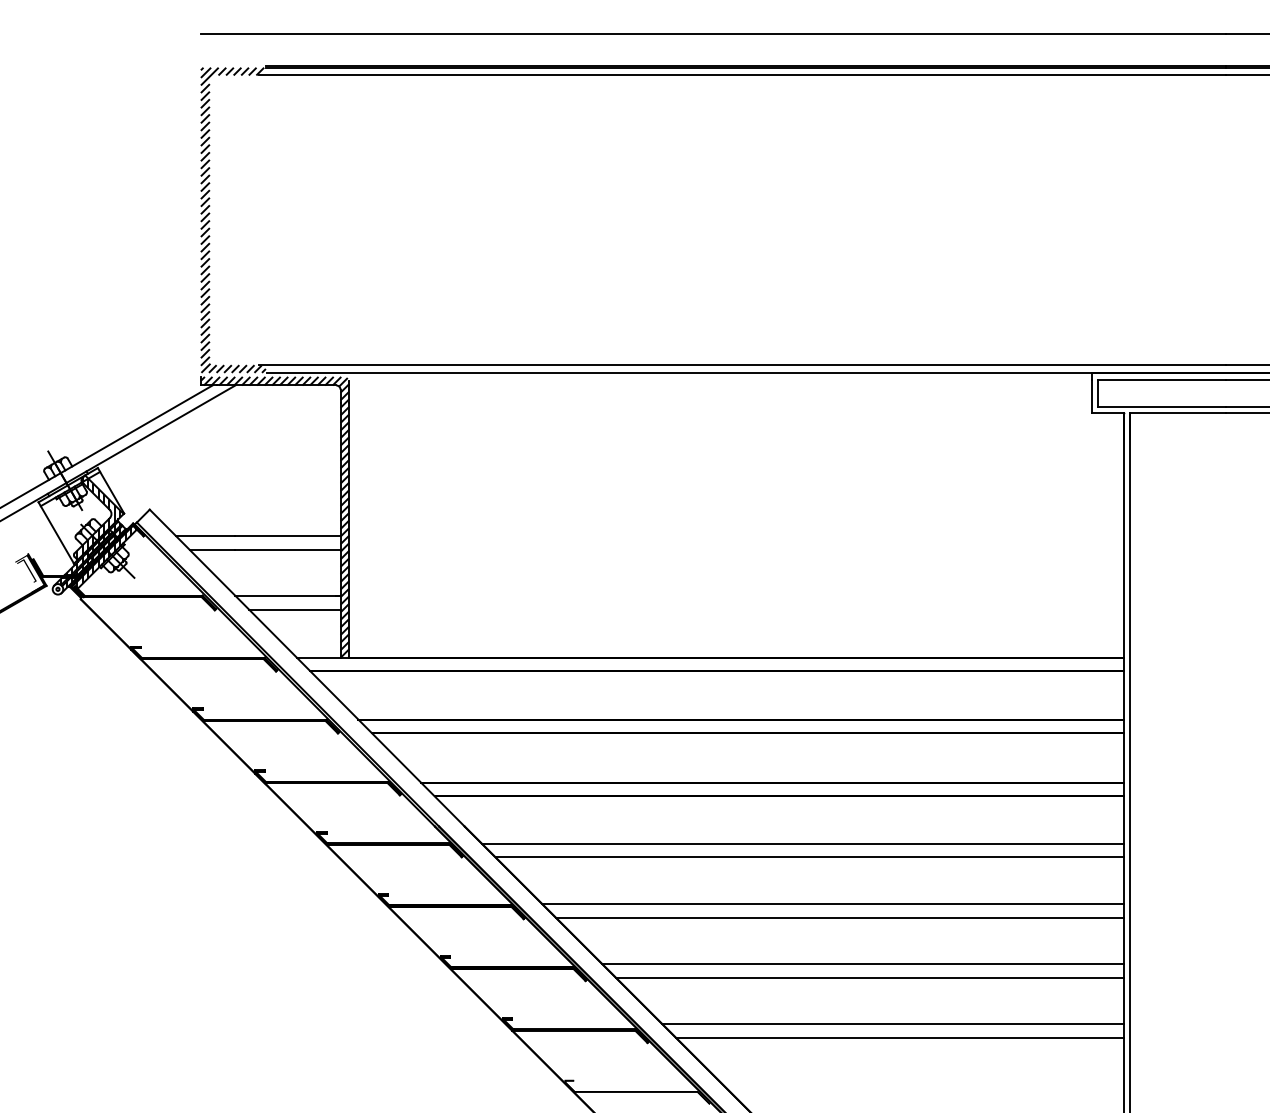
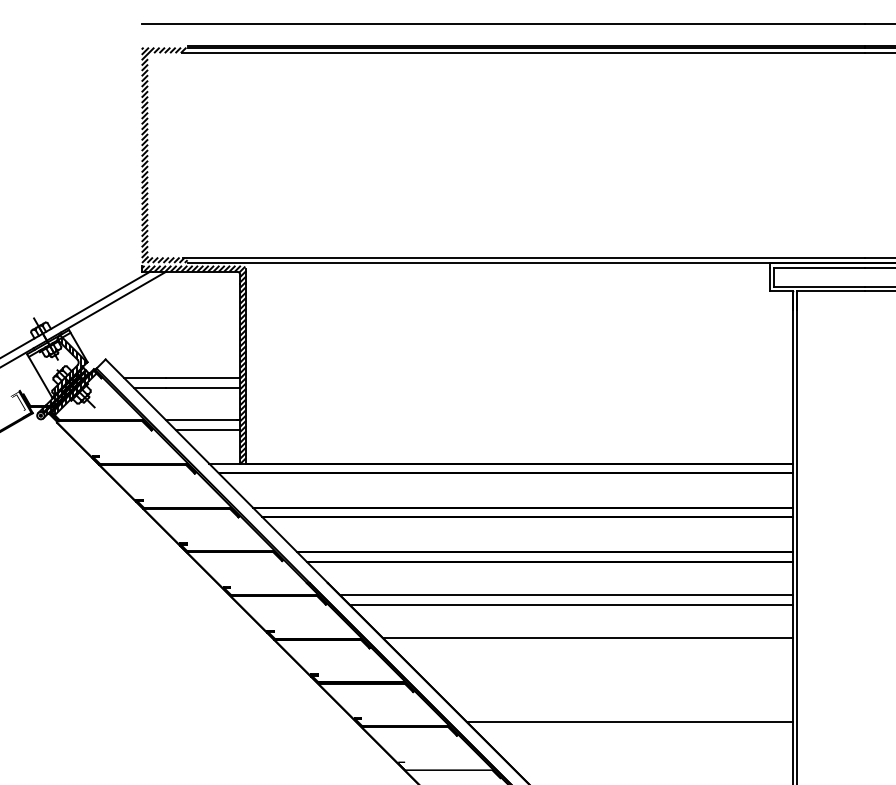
line: (839, 917) -> (592, 647), removed
line: (862, 964) -> (608, 680), removed
line: (869, 977) -> (613, 689), removed
line: (899, 1036) -> (634, 731), removed

